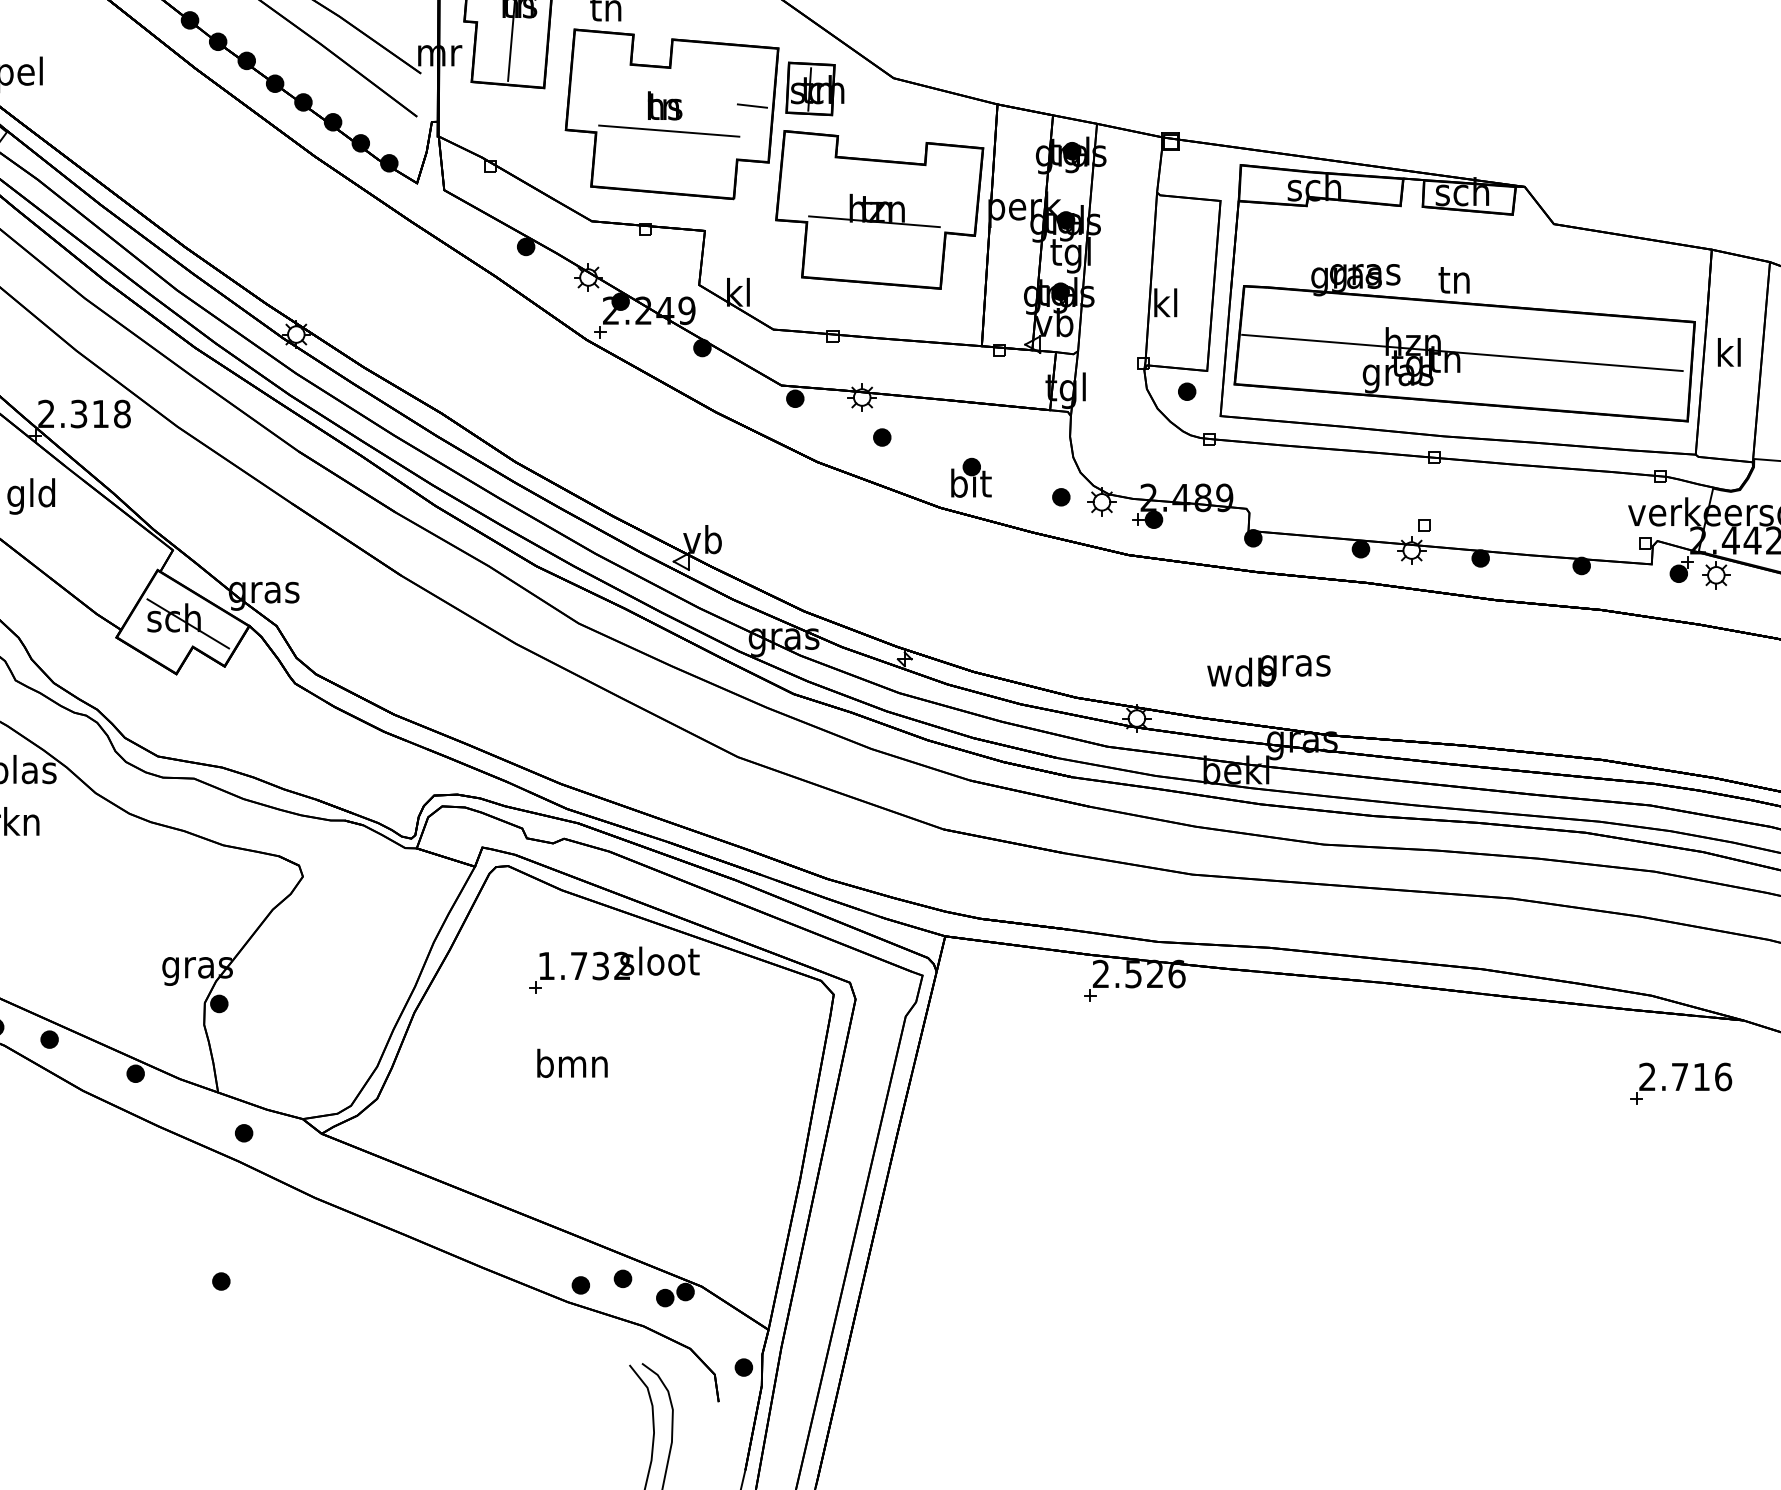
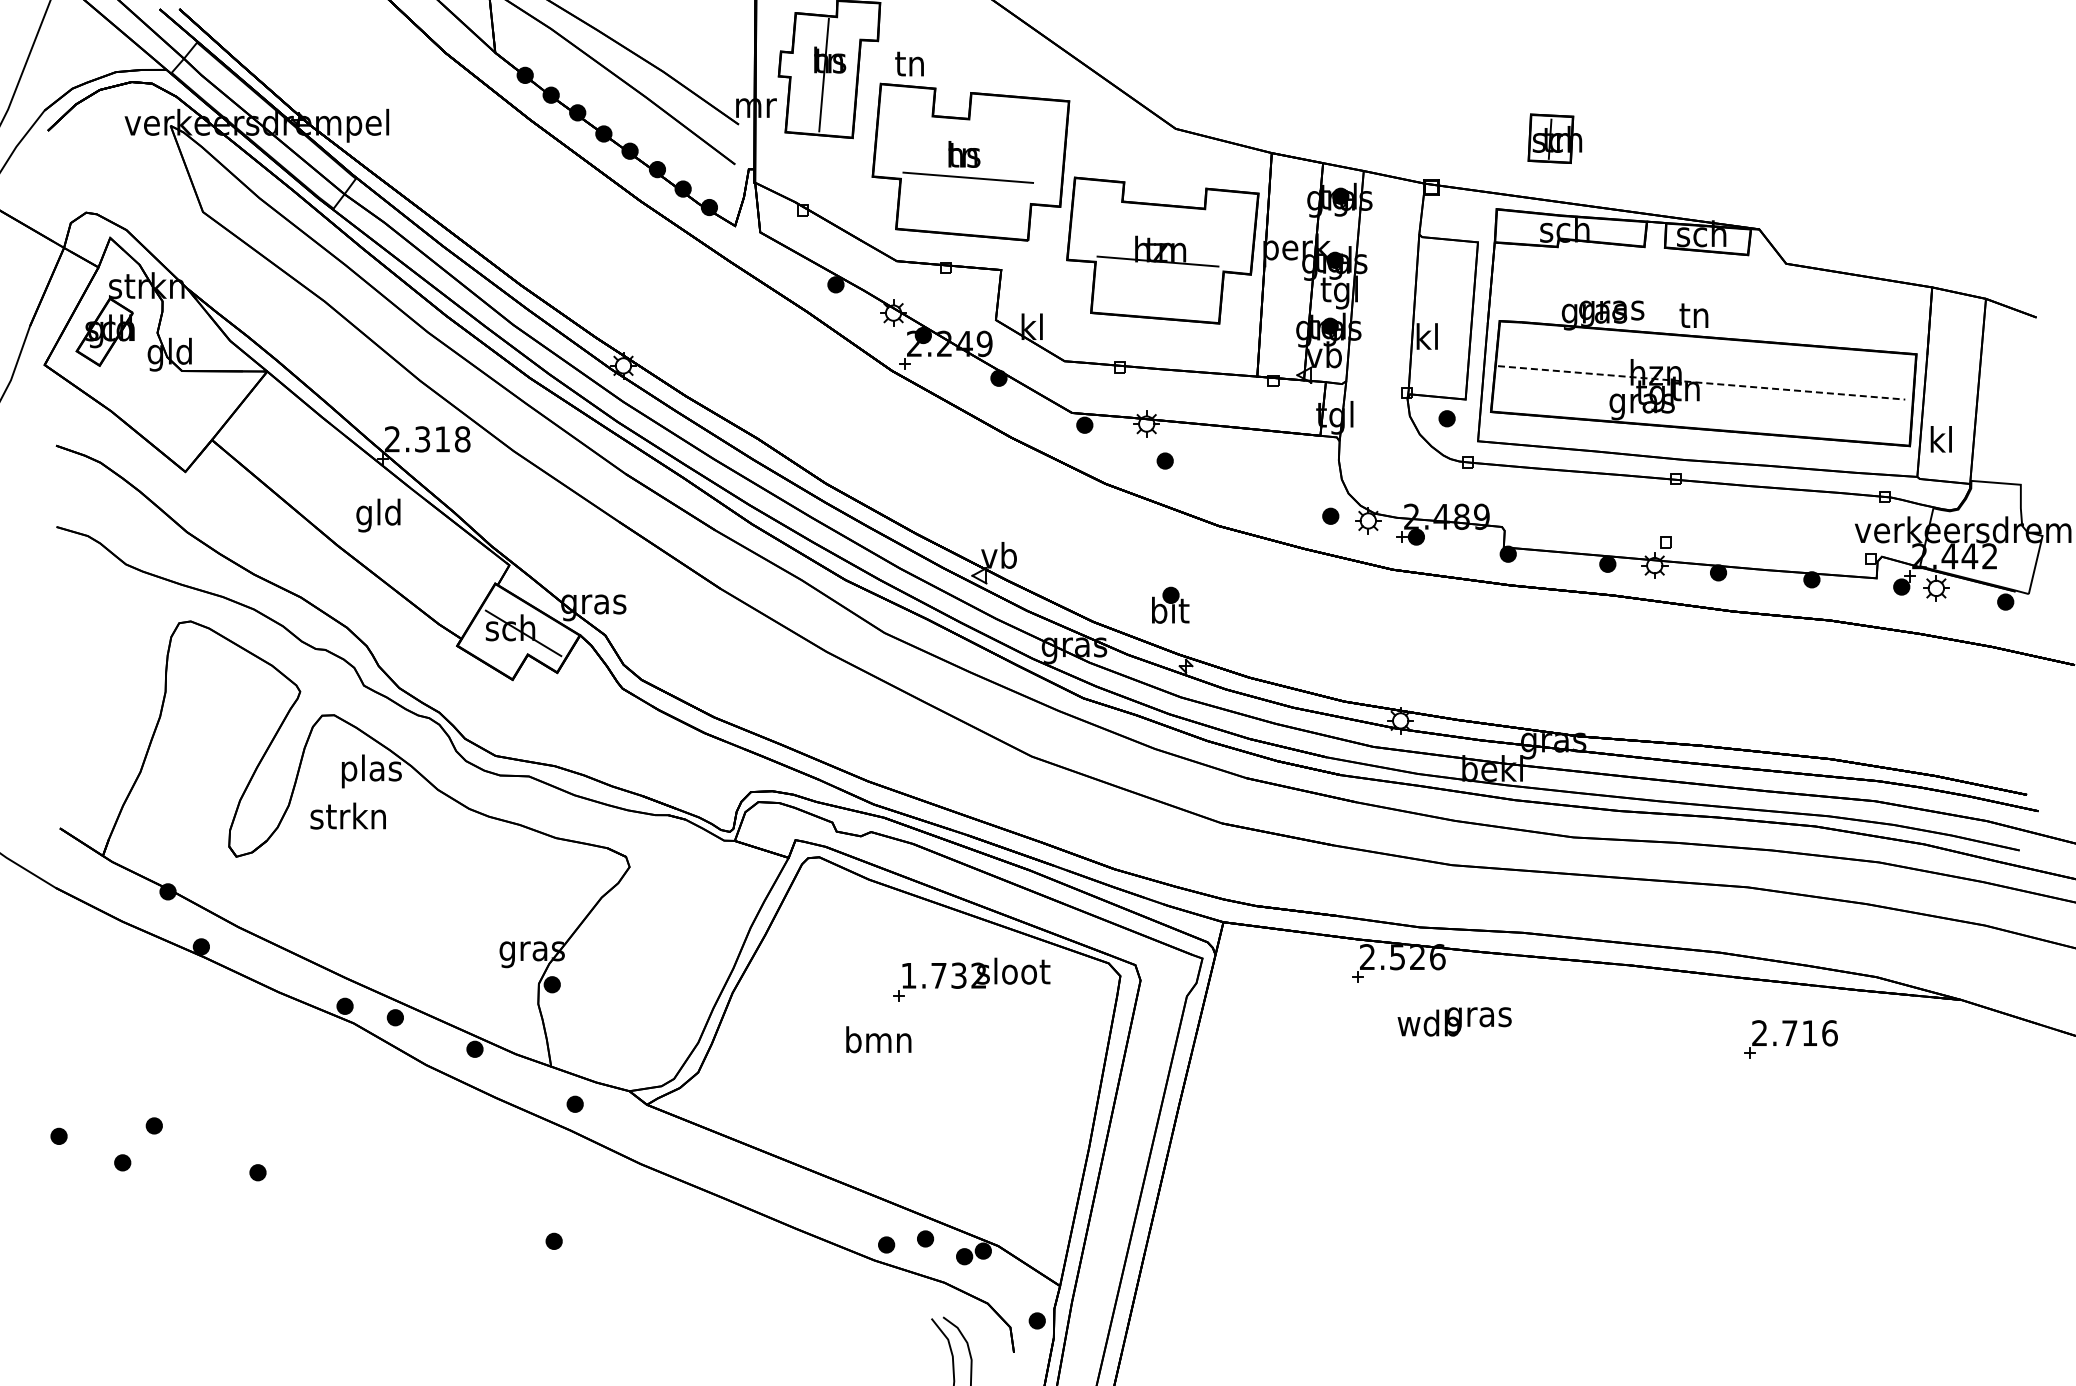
part: (814, 88) -> (1554, 138), moved
line: (751, 105) -> (1044, 154), removed
line: (1463, 352) -> (1702, 382), solid -> dashed
text: (1728, 352) -> (1940, 439), moved
part: (971, 476) -> (1170, 604), moved
text: (1268, 670) -> (1454, 1021), moved
part: (614, 970) -> (971, 979), moved
part: (1680, 1083) -> (1790, 1039), moved

